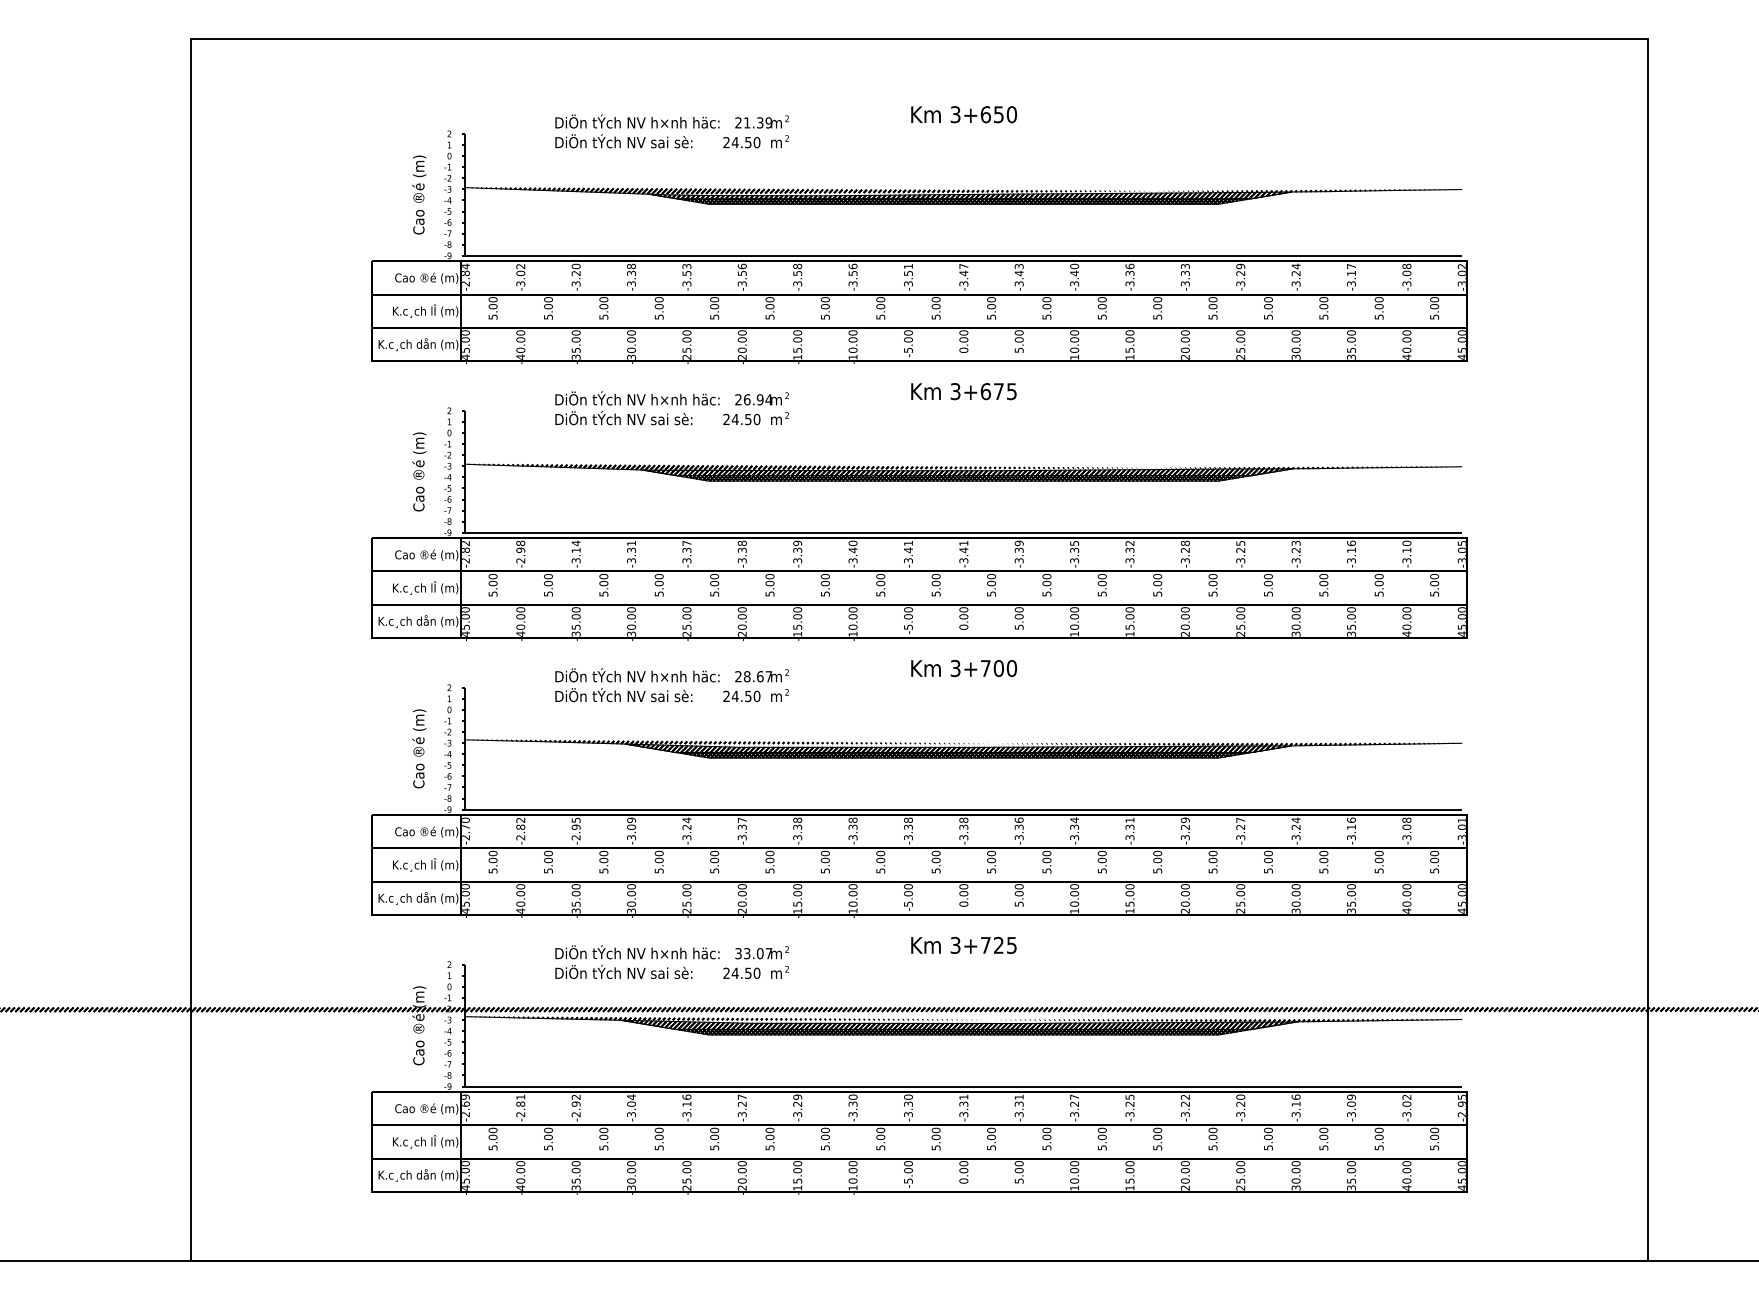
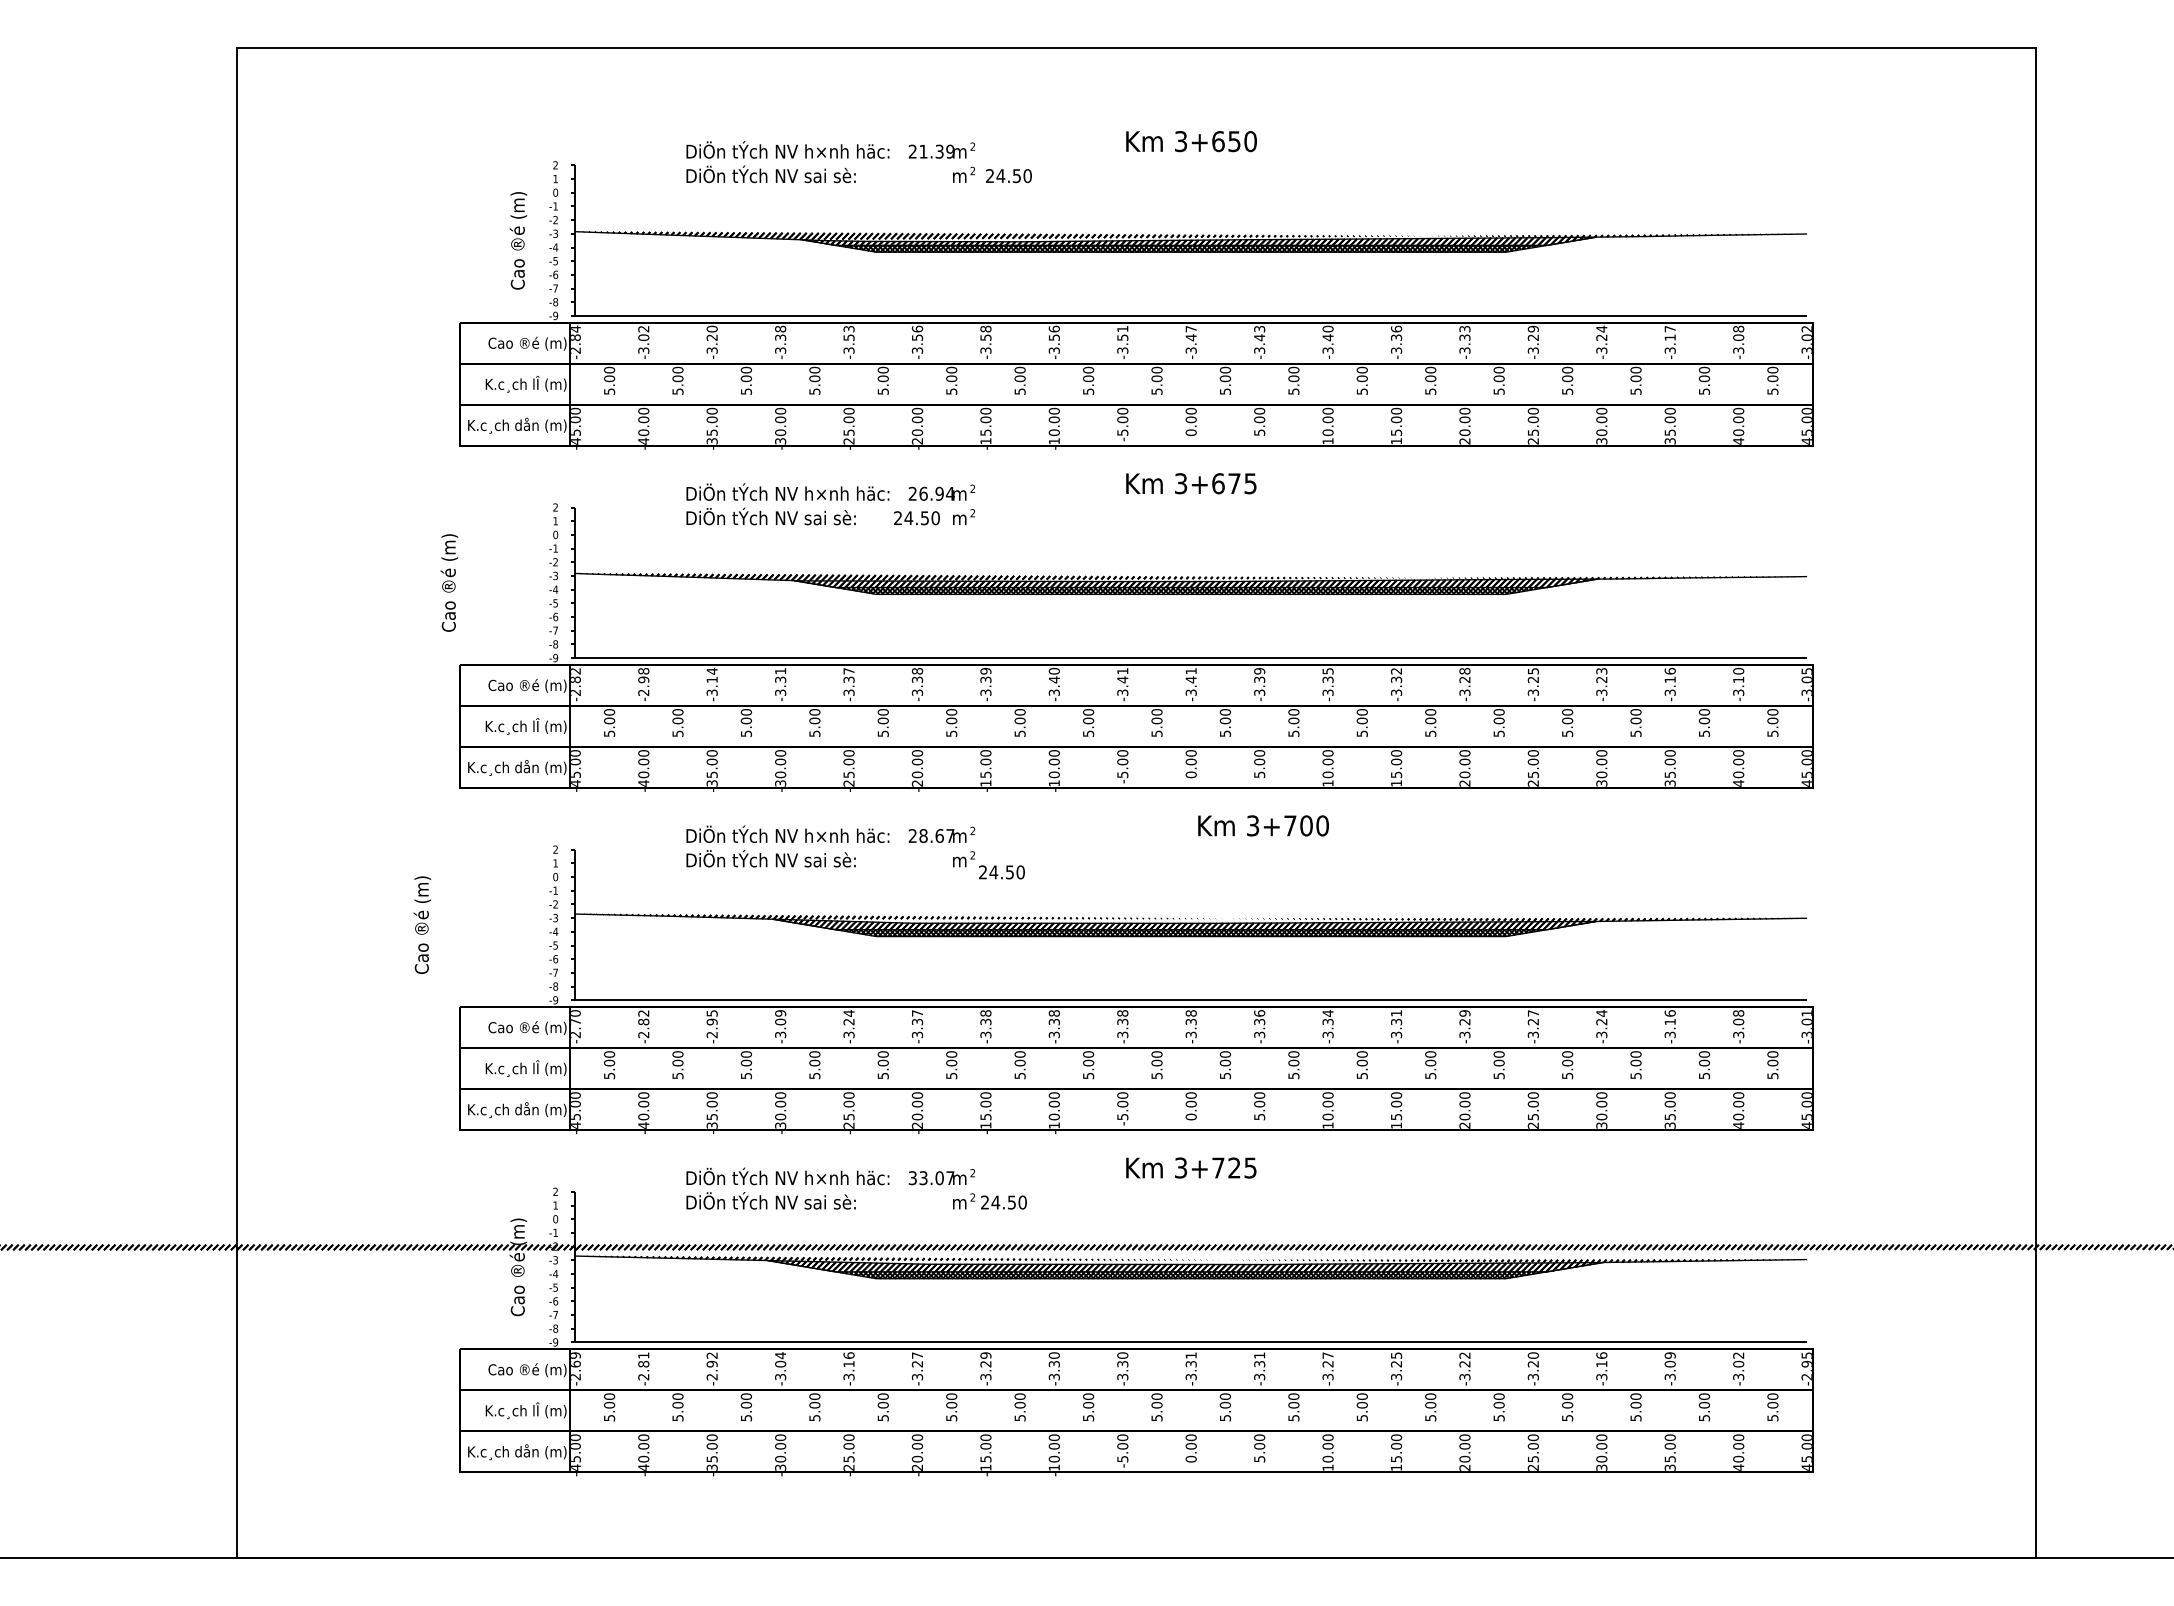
text: (741, 142) -> (1008, 176), moved
text: (419, 471) -> (449, 582), moved
text: (964, 668) -> (1263, 825), moved
text: (741, 696) -> (1001, 872), moved
text: (419, 748) -> (422, 924), moved
text: (741, 973) -> (1003, 1202), moved

